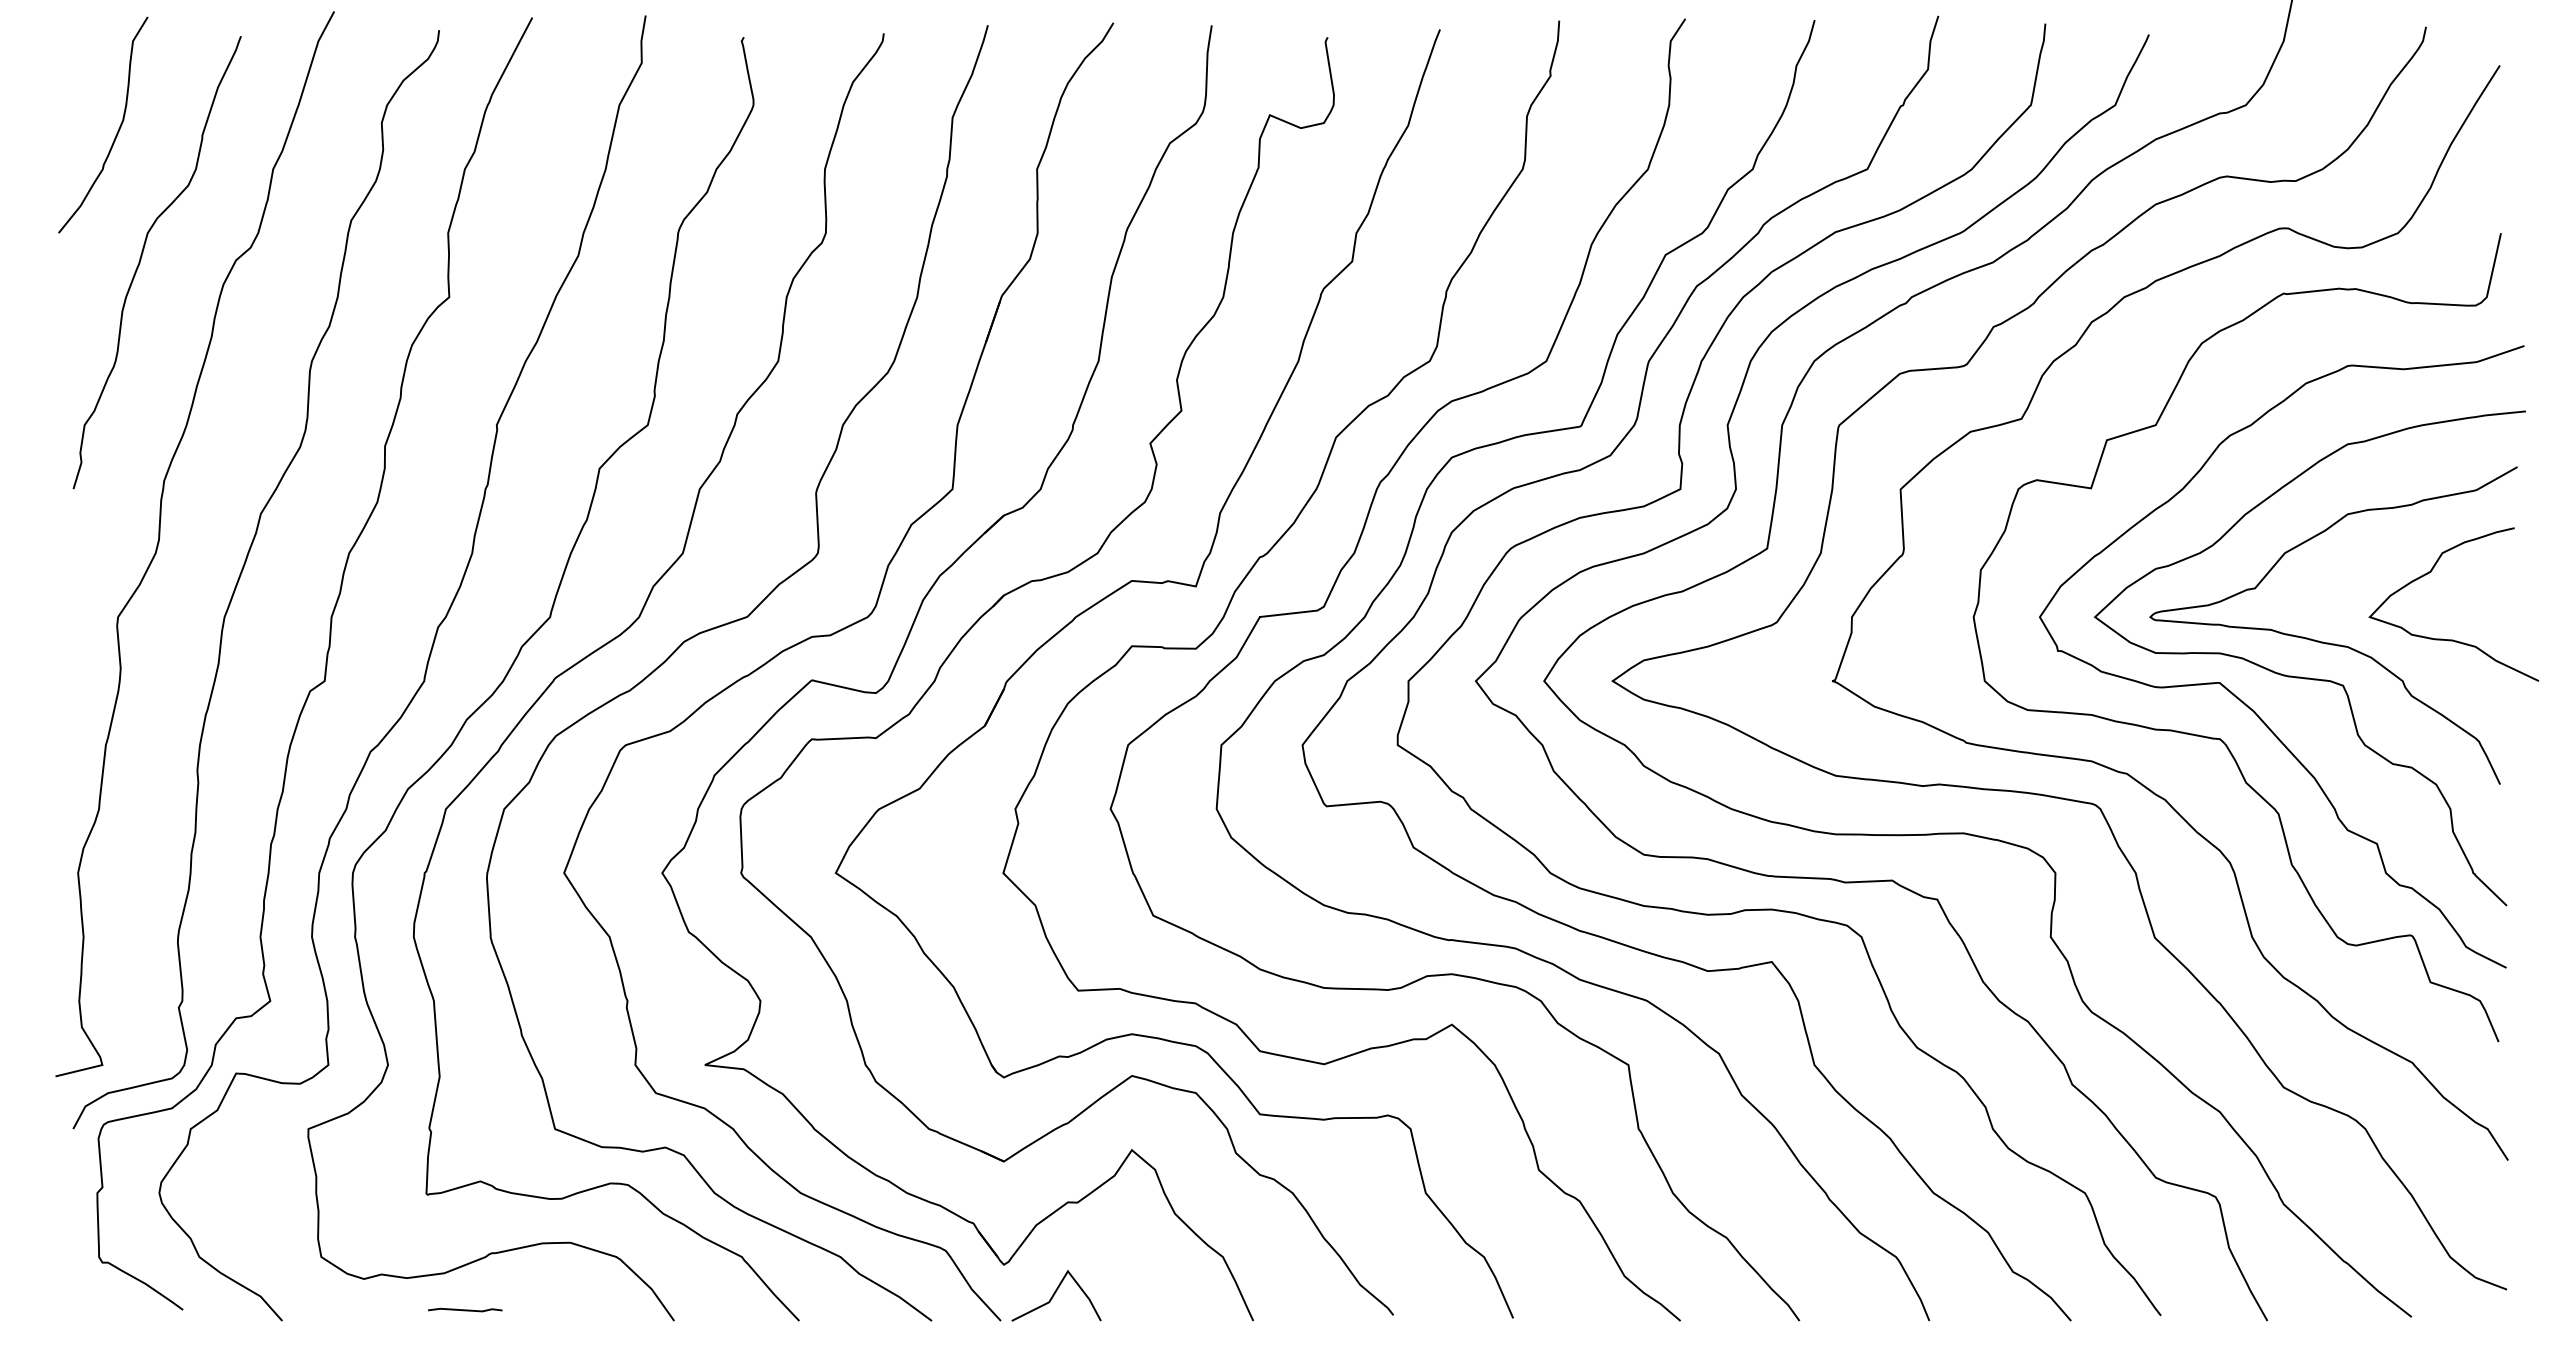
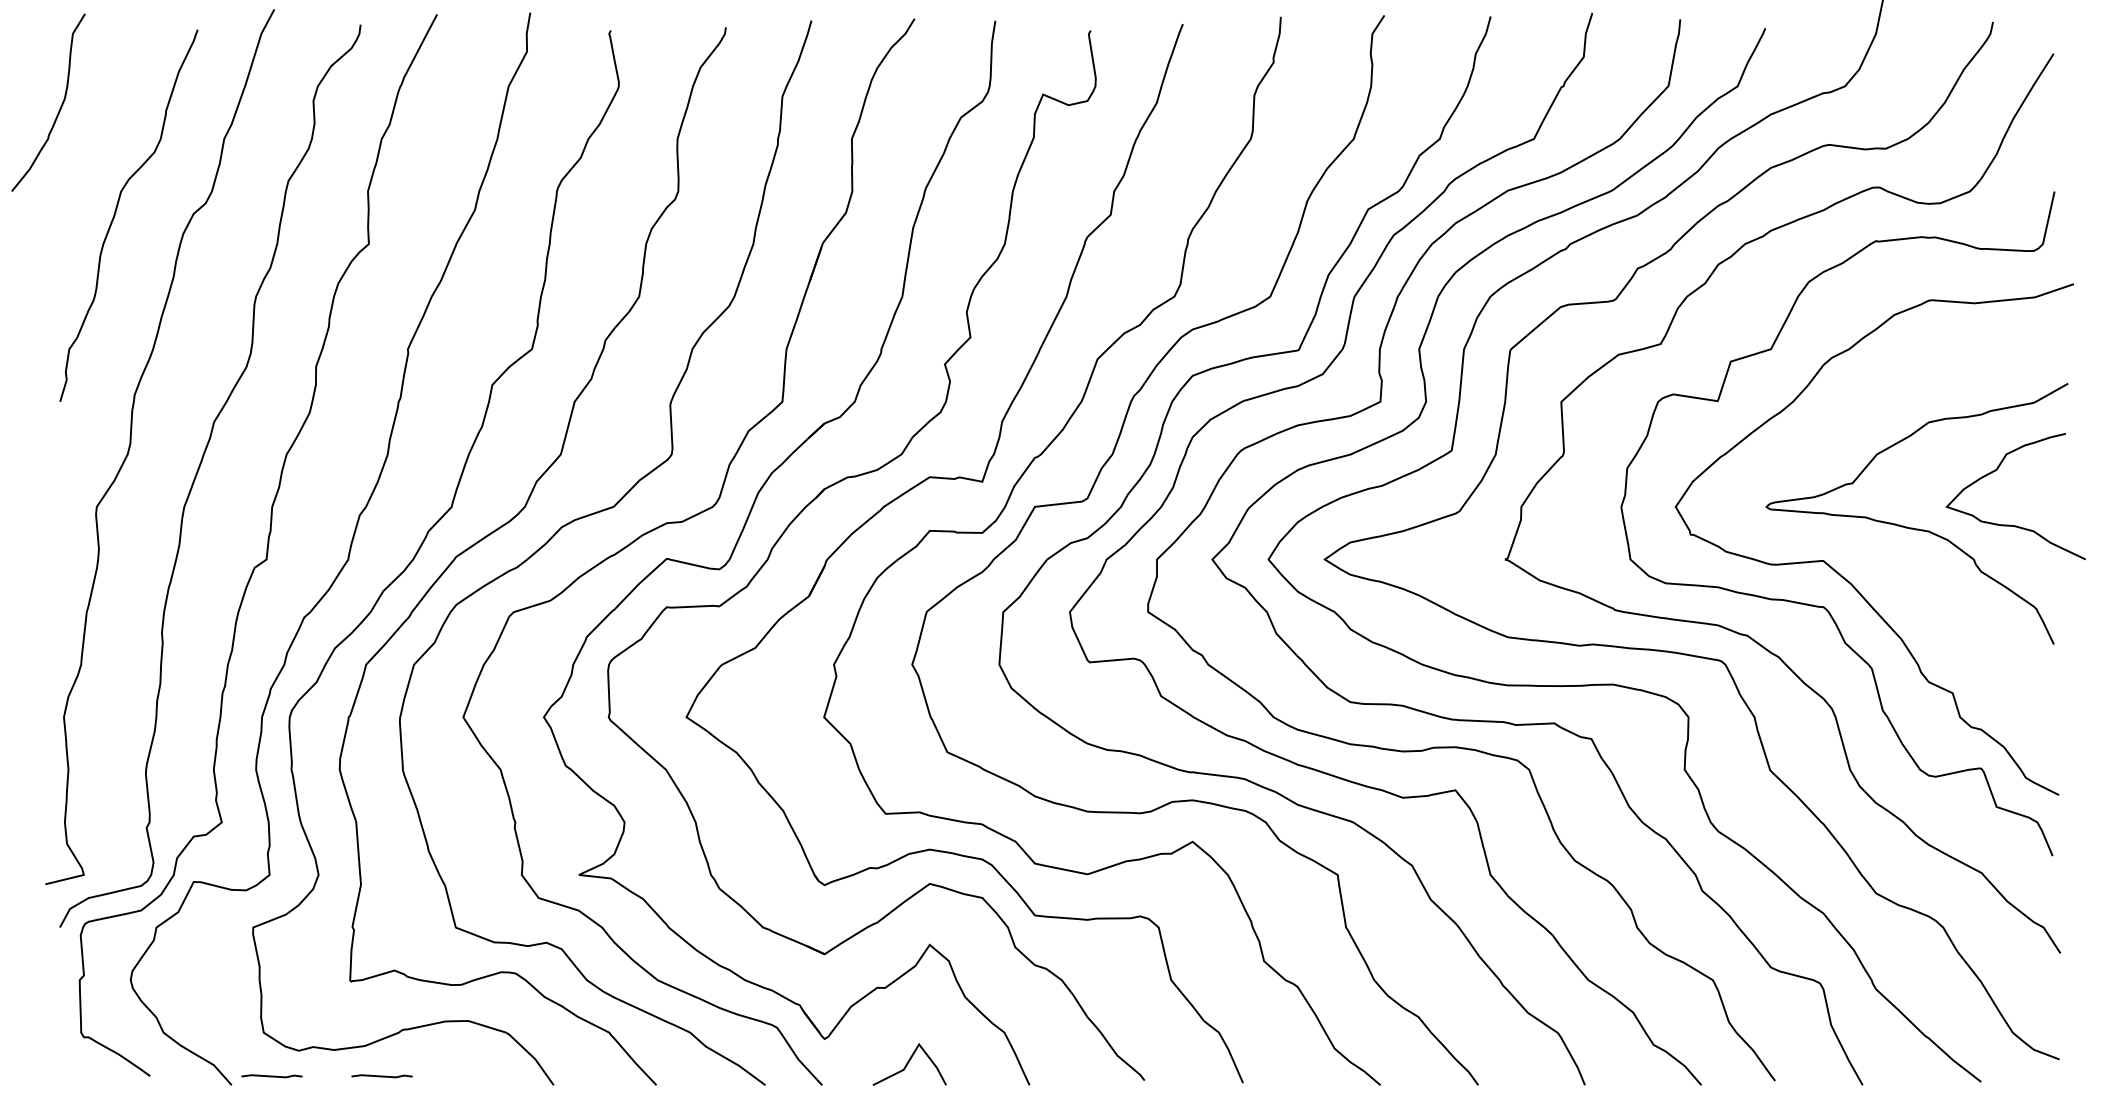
curve: (117, 130) -> (60, 107), moved
curve: (2309, 677) -> (1897, 556), removed
line: (1054, 1295) -> (908, 1064), moved
line: (331, 1309) -> (272, 1075), added

